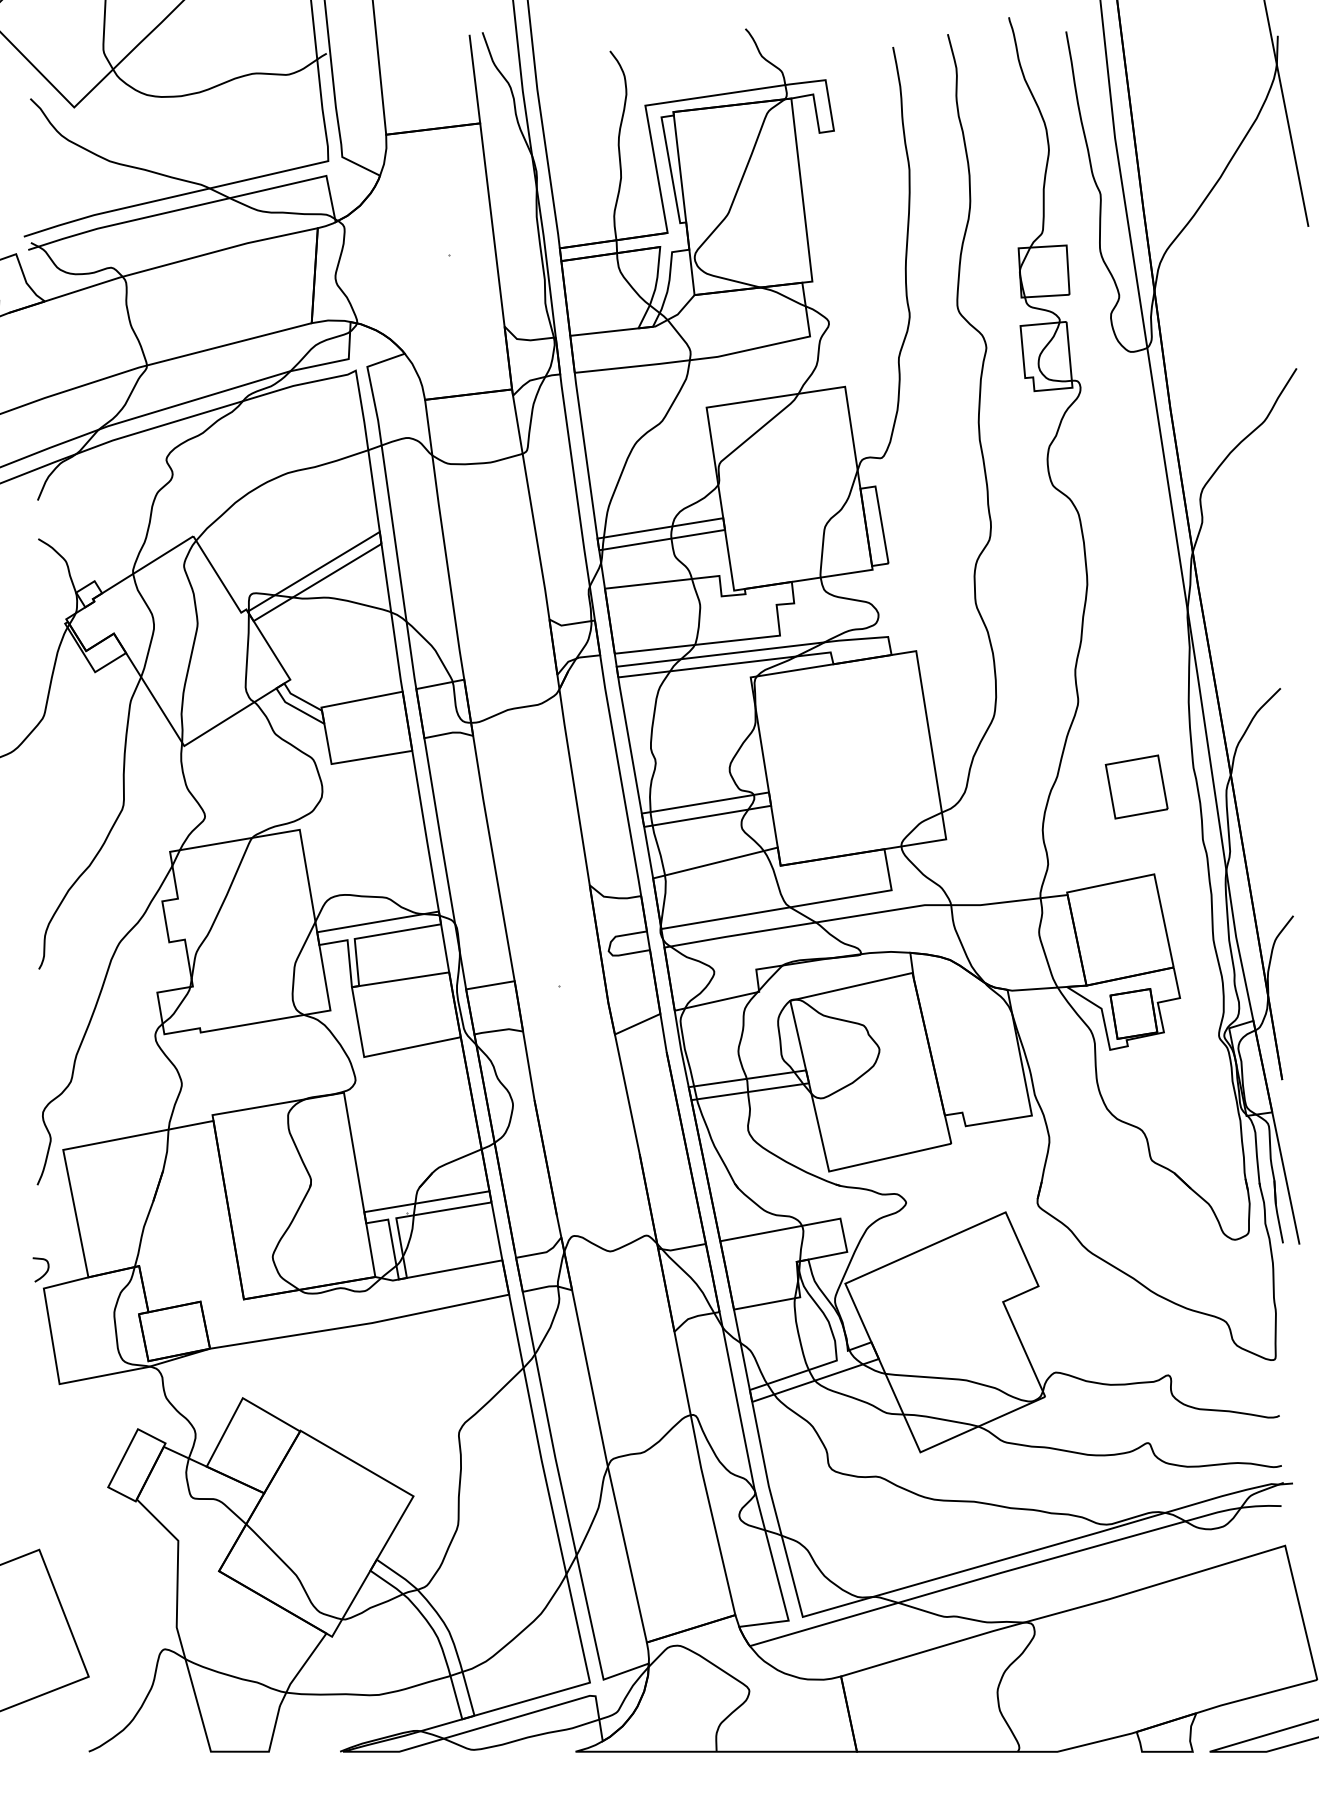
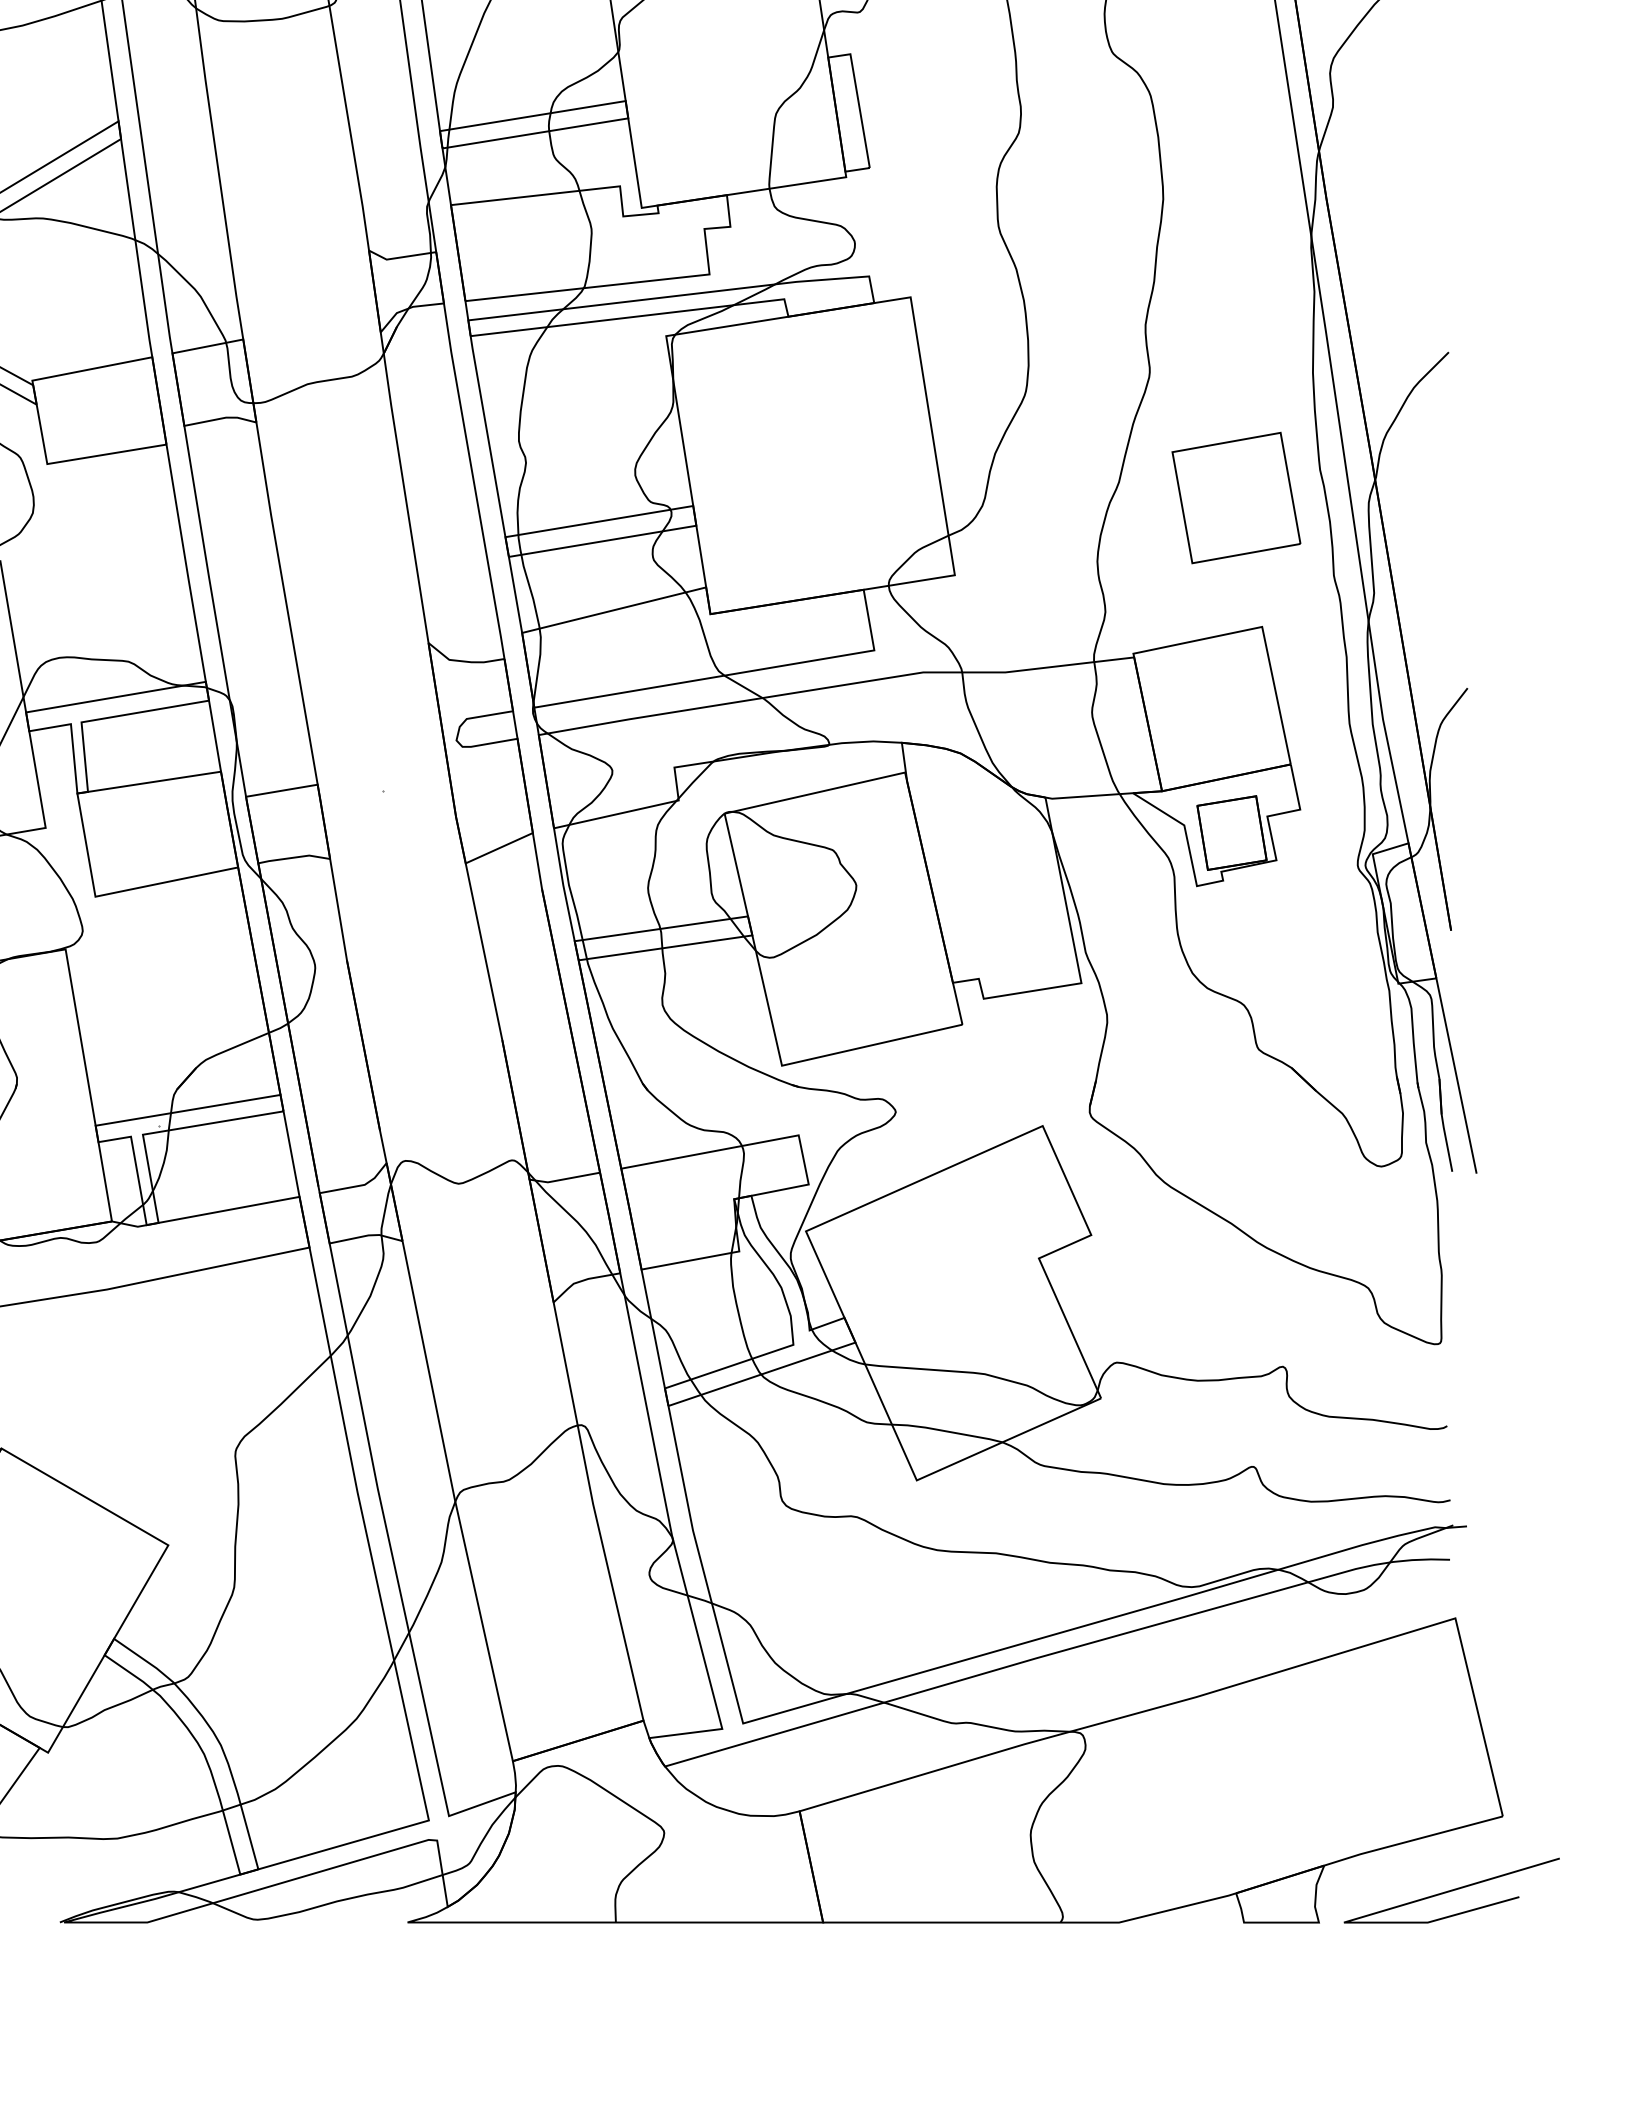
part: (1136, 786) -> (1235, 497), size x1.4

